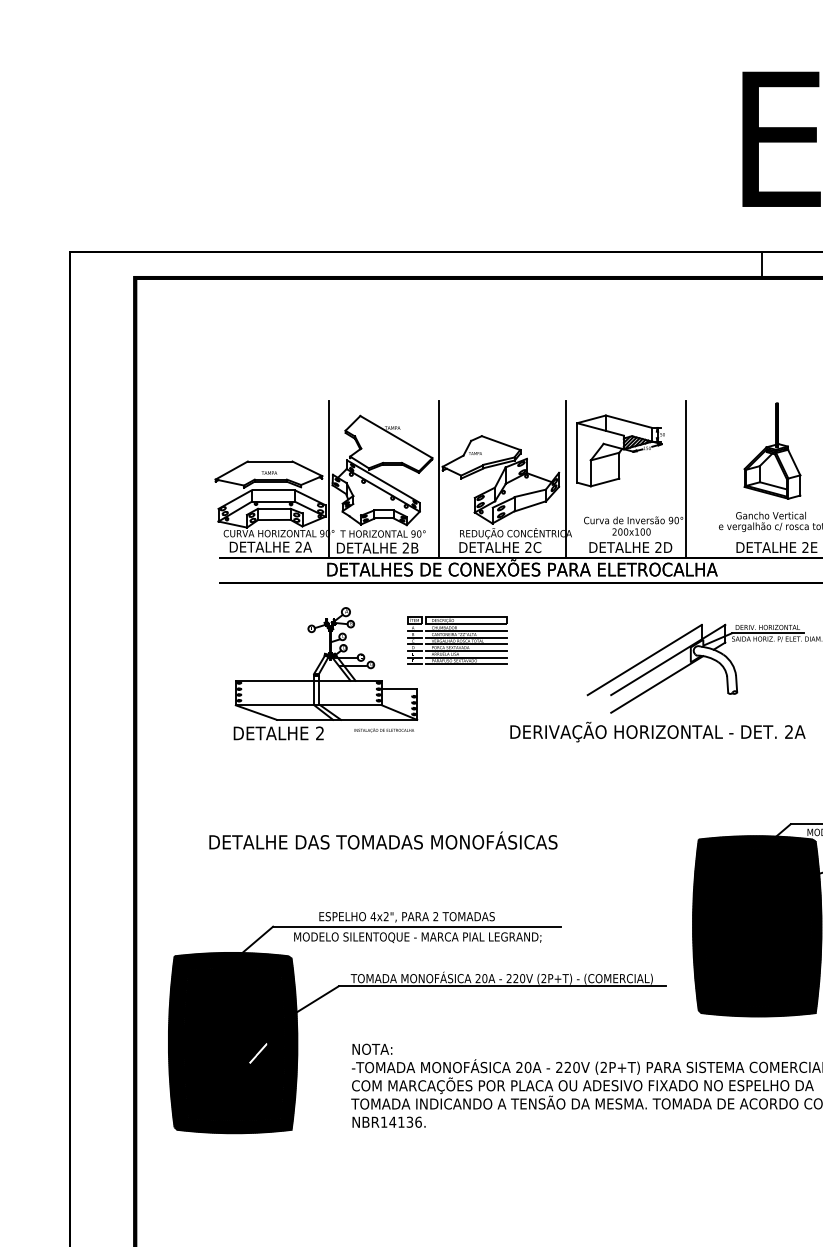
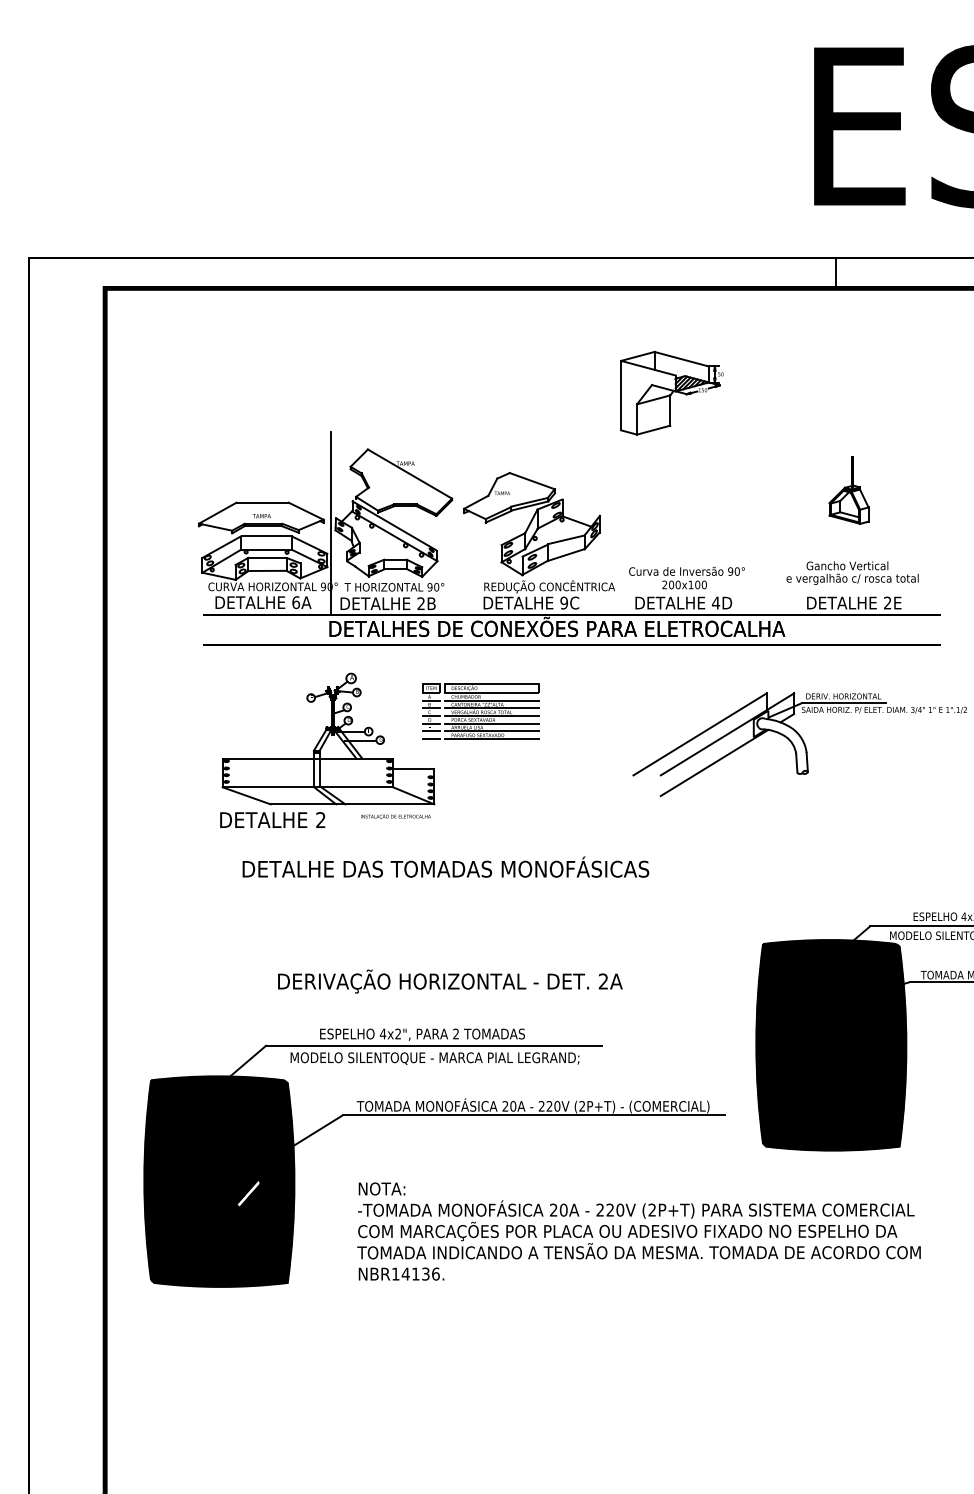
part: (620, 451) -> (671, 393), moved
part: (771, 451) -> (848, 490), size x0.6
line: (438, 479) -> (459, 523), removed
line: (566, 479) -> (608, 523), removed
line: (685, 479) -> (747, 523), removed
text: (299, 547) -> (296, 602), 2A -> 6A
text: (528, 547) -> (564, 602), 2C -> 9C
text: (658, 547) -> (715, 602), 2D -> 4D
text: (658, 732) -> (450, 981), moved
text: (383, 839) -> (445, 866), moved

